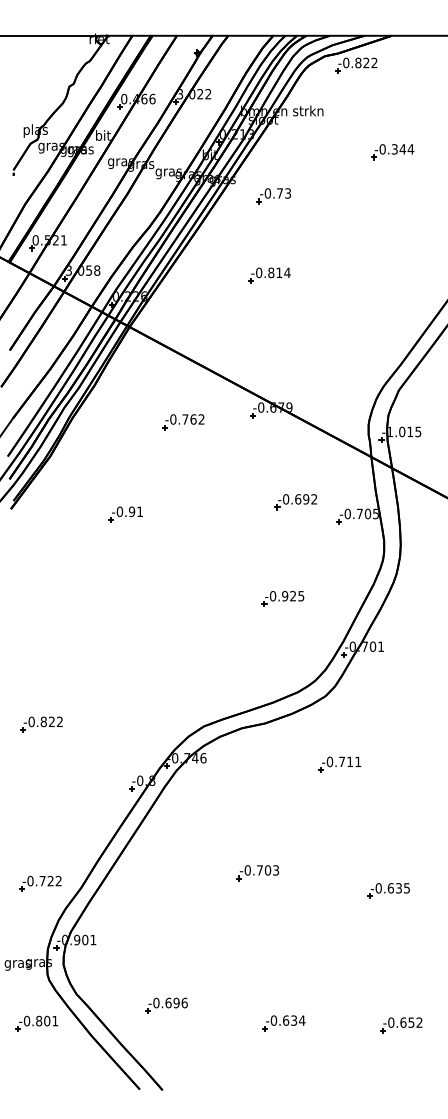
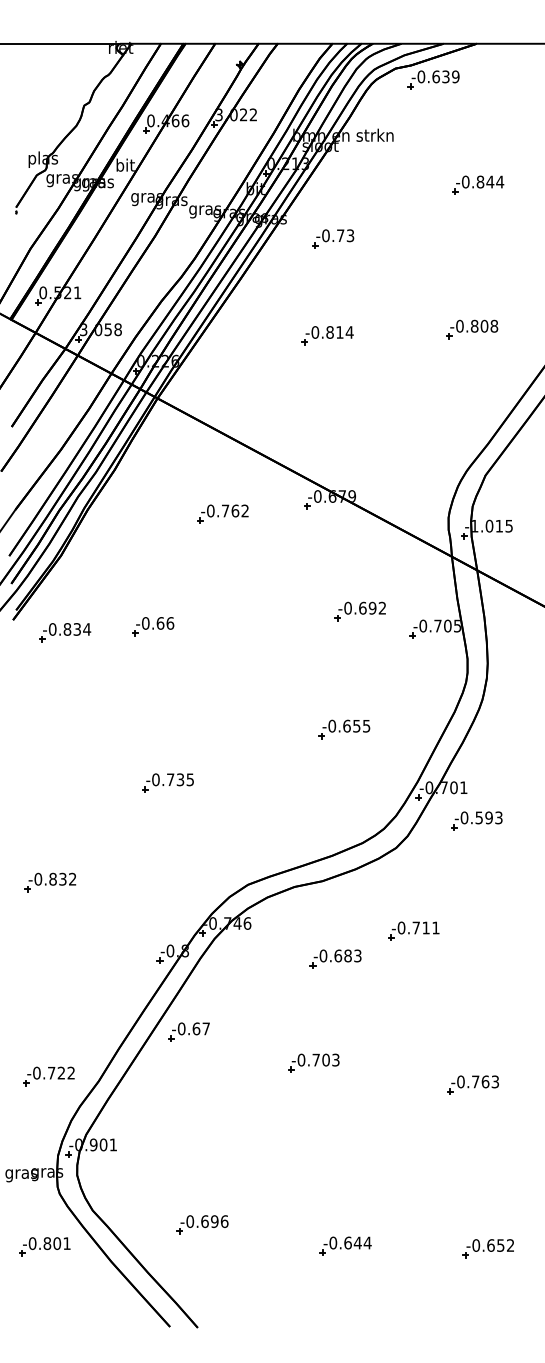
text: (366, 62) -> (445, 76), -0.822 -> -0.639
text: (394, 148) -> (480, 181), -0.344 -> -0.844
part: (388, 270) -> (472, 329), added
text: (136, 511) -> (165, 623), -0.91 -> -0.66
part: (54, 519) -> (65, 632), added
text: (288, 595) -> (351, 725), -0.925 -> -0.655
part: (137, 642) -> (167, 782), added
part: (391, 673) -> (476, 820), added
text: (51, 722) -> (62, 879), -0.822 -> -0.832
part: (275, 786) -> (335, 958), added
part: (155, 846) -> (188, 1031), added
text: (398, 887) -> (485, 1081), -0.635 -> -0.763
text: (293, 1020) -> (357, 1242), -0.634 -> -0.644

